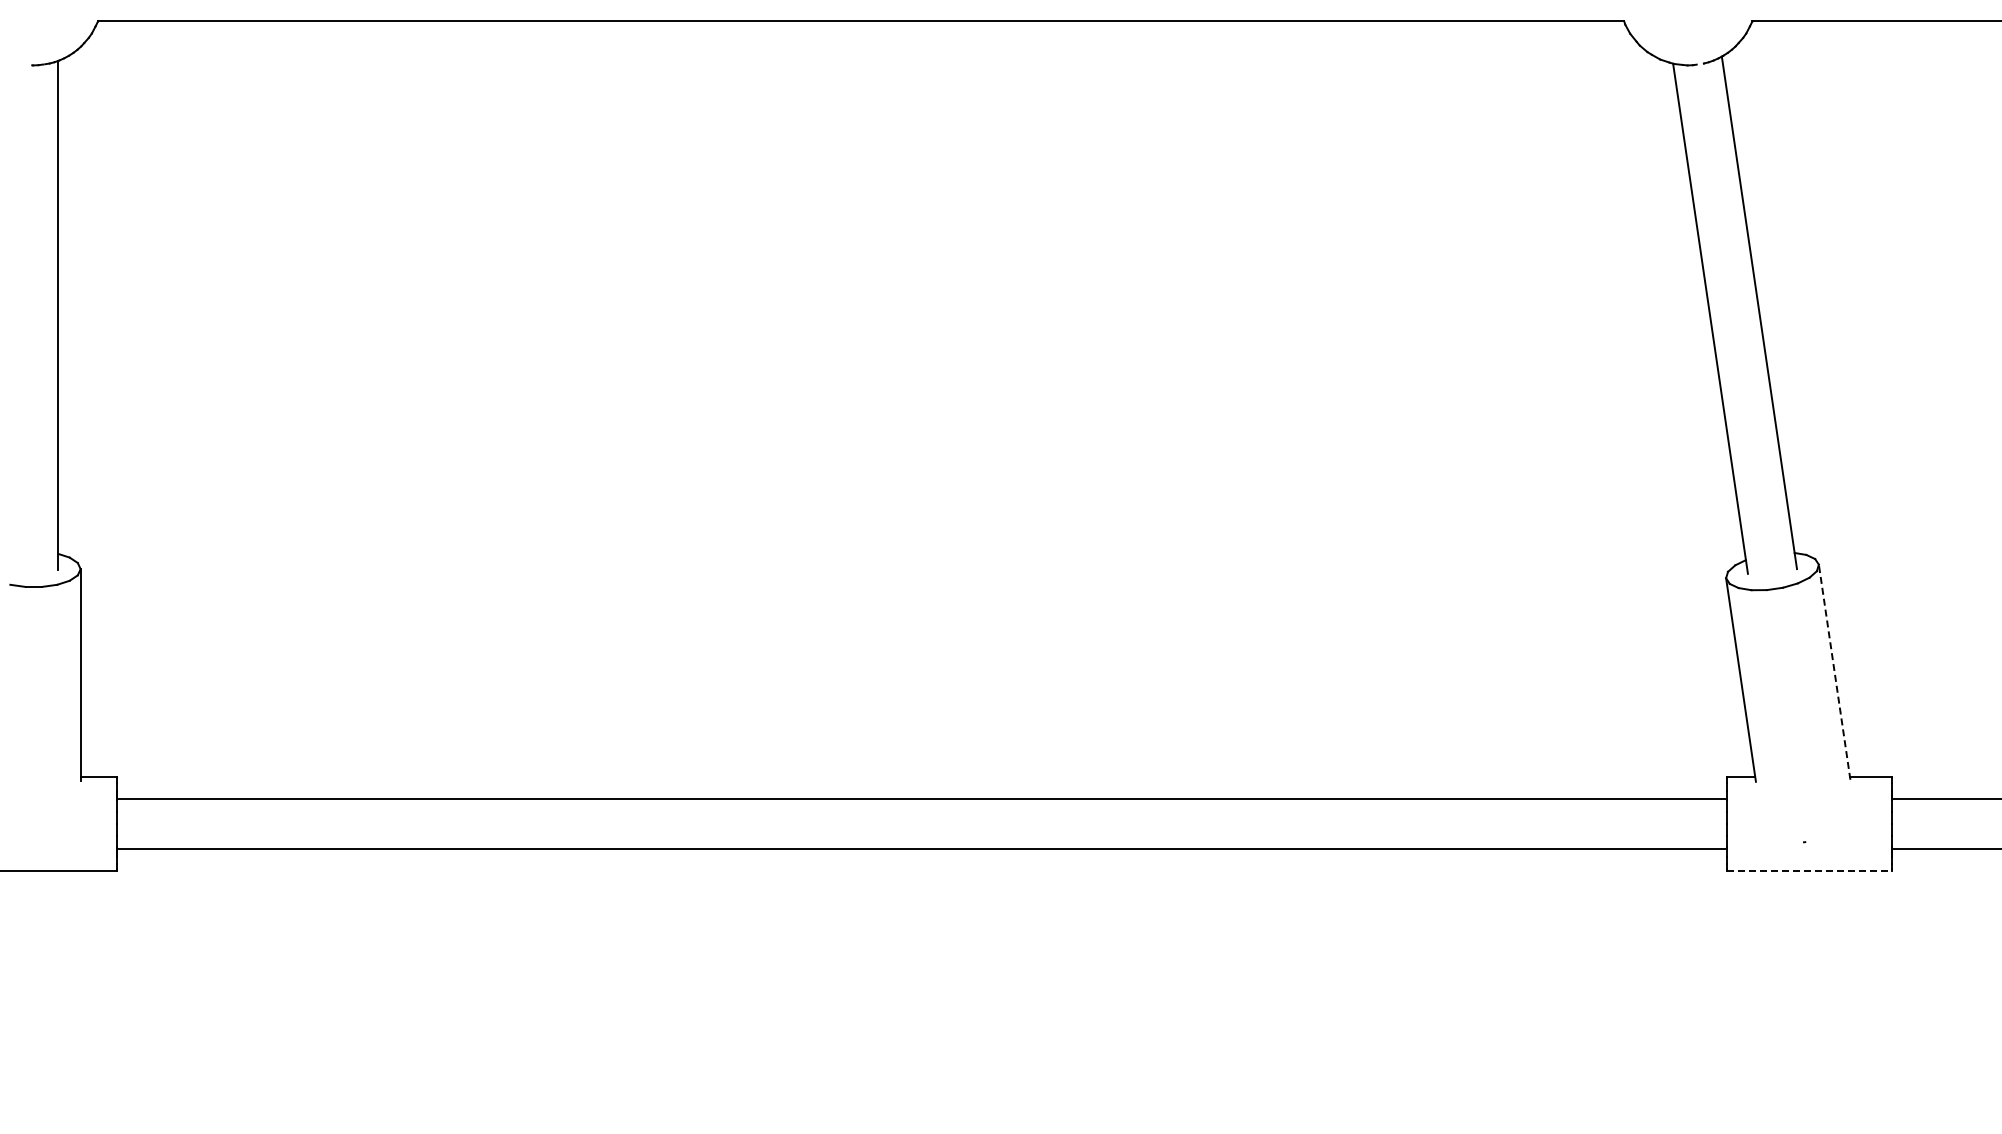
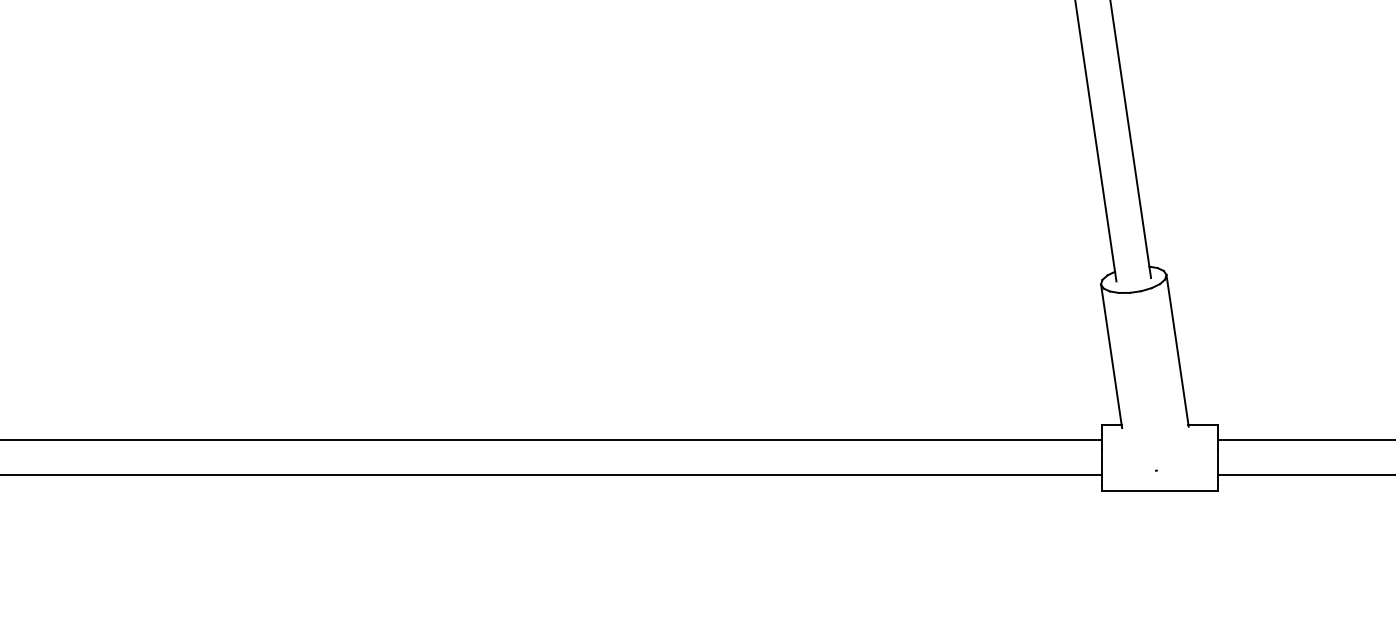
line: (1834, 672) -> (1177, 350), dashed -> solid
line: (1809, 870) -> (1159, 490), dashed -> solid

